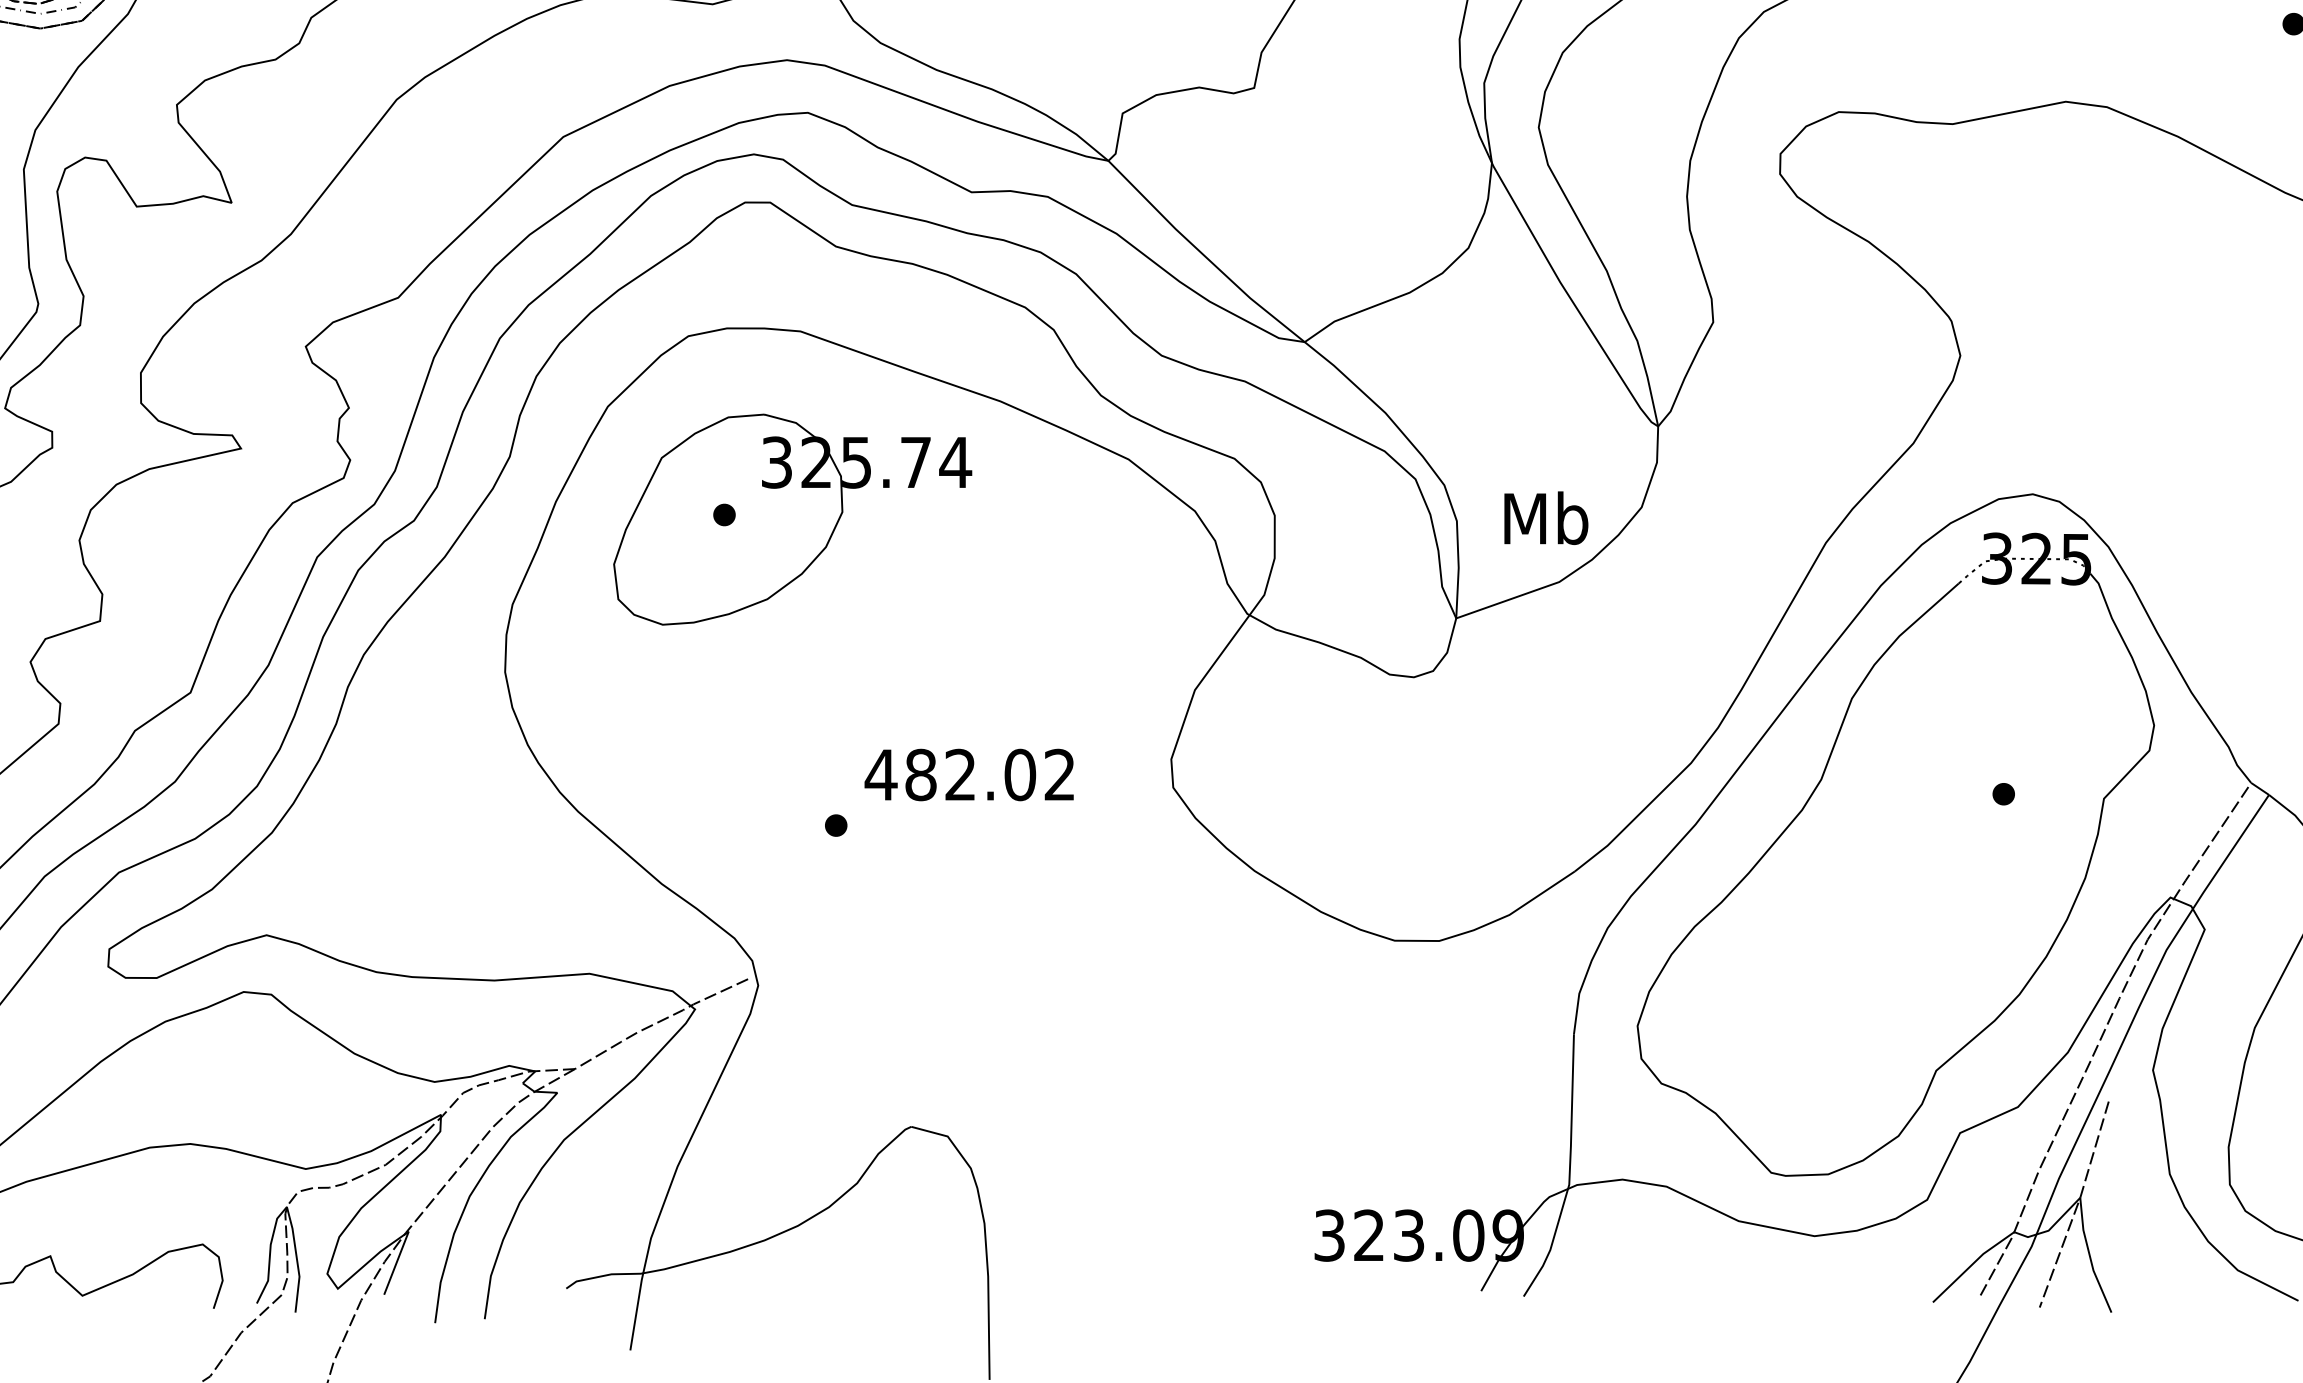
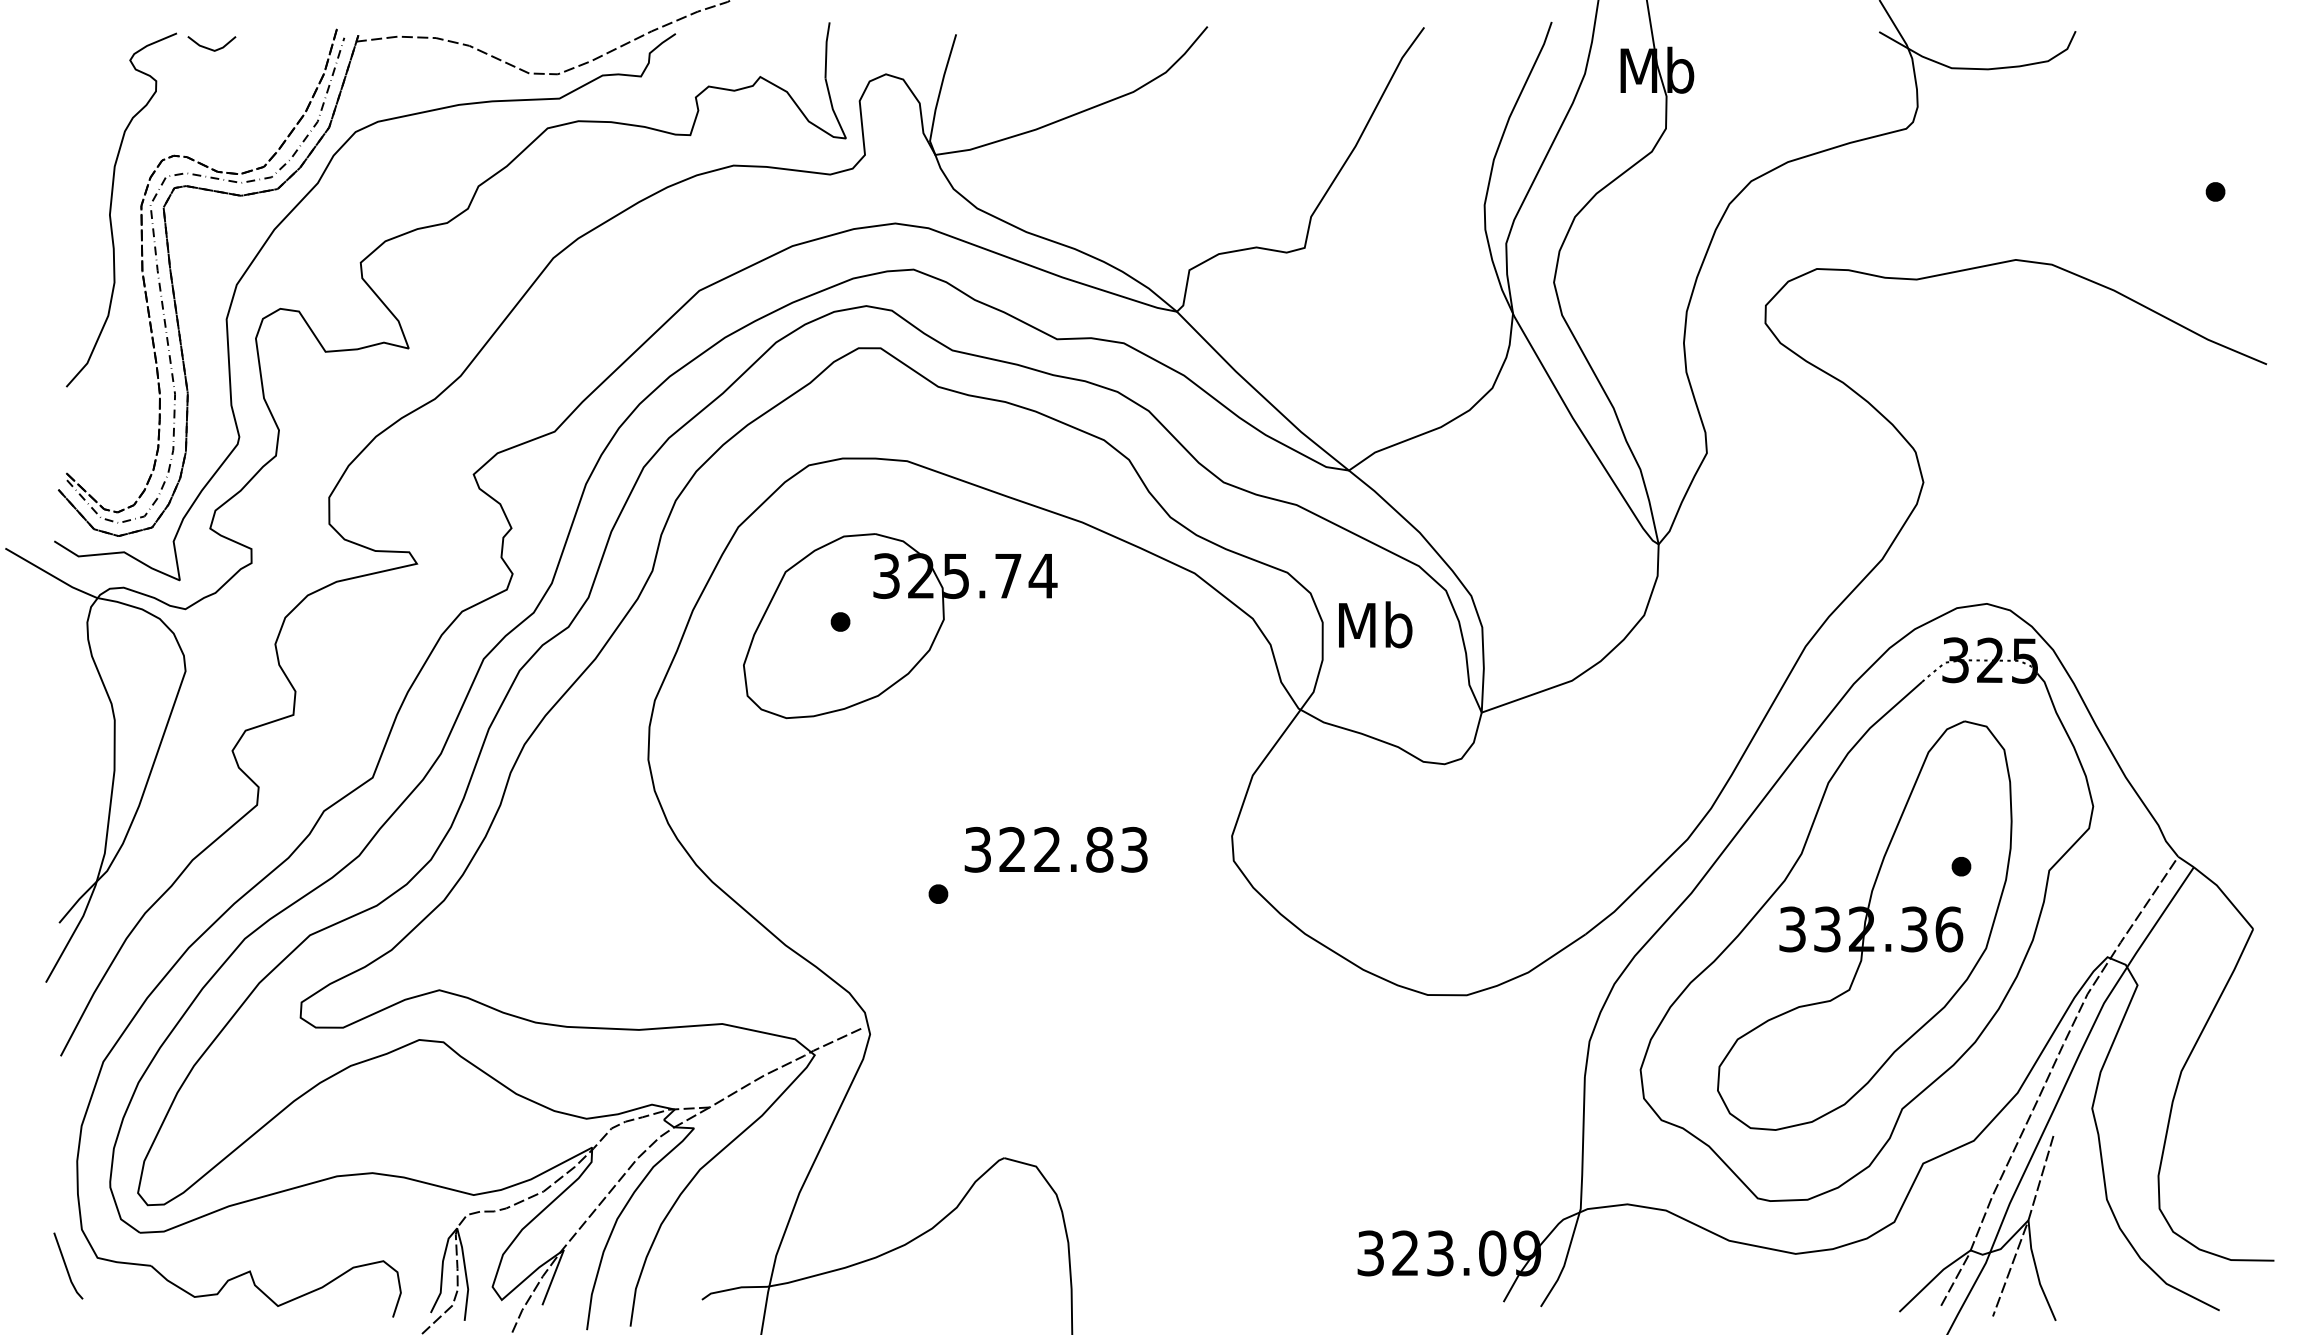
text: (1546, 517) -> (1375, 624), moved
text: (969, 774) -> (1055, 849), 482.02 -> 322.83
part: (1893, 861) -> (1864, 925), added

